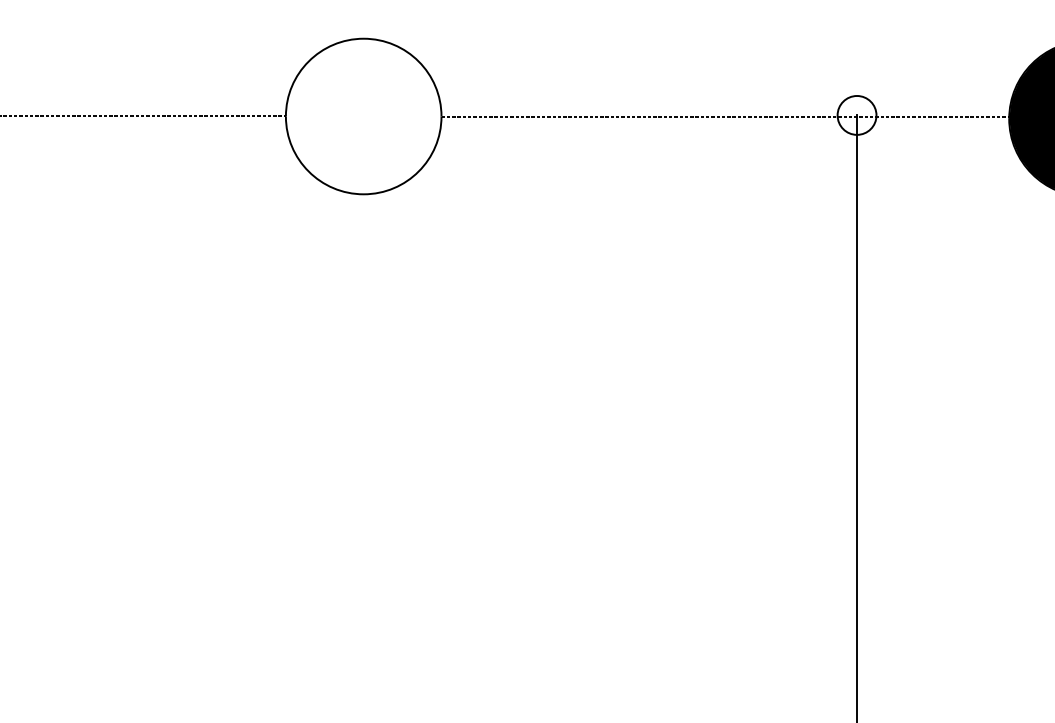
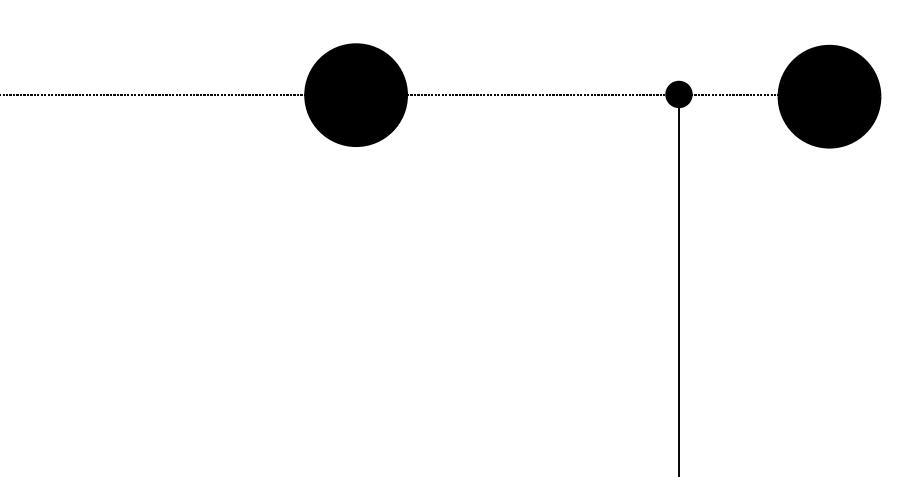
fill: (856, 115) -> (678, 94), added
fill: (364, 117) -> (356, 95), added

